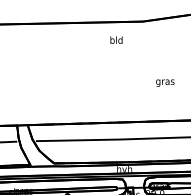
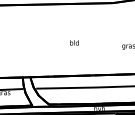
text: (116, 39) -> (74, 42), moved

